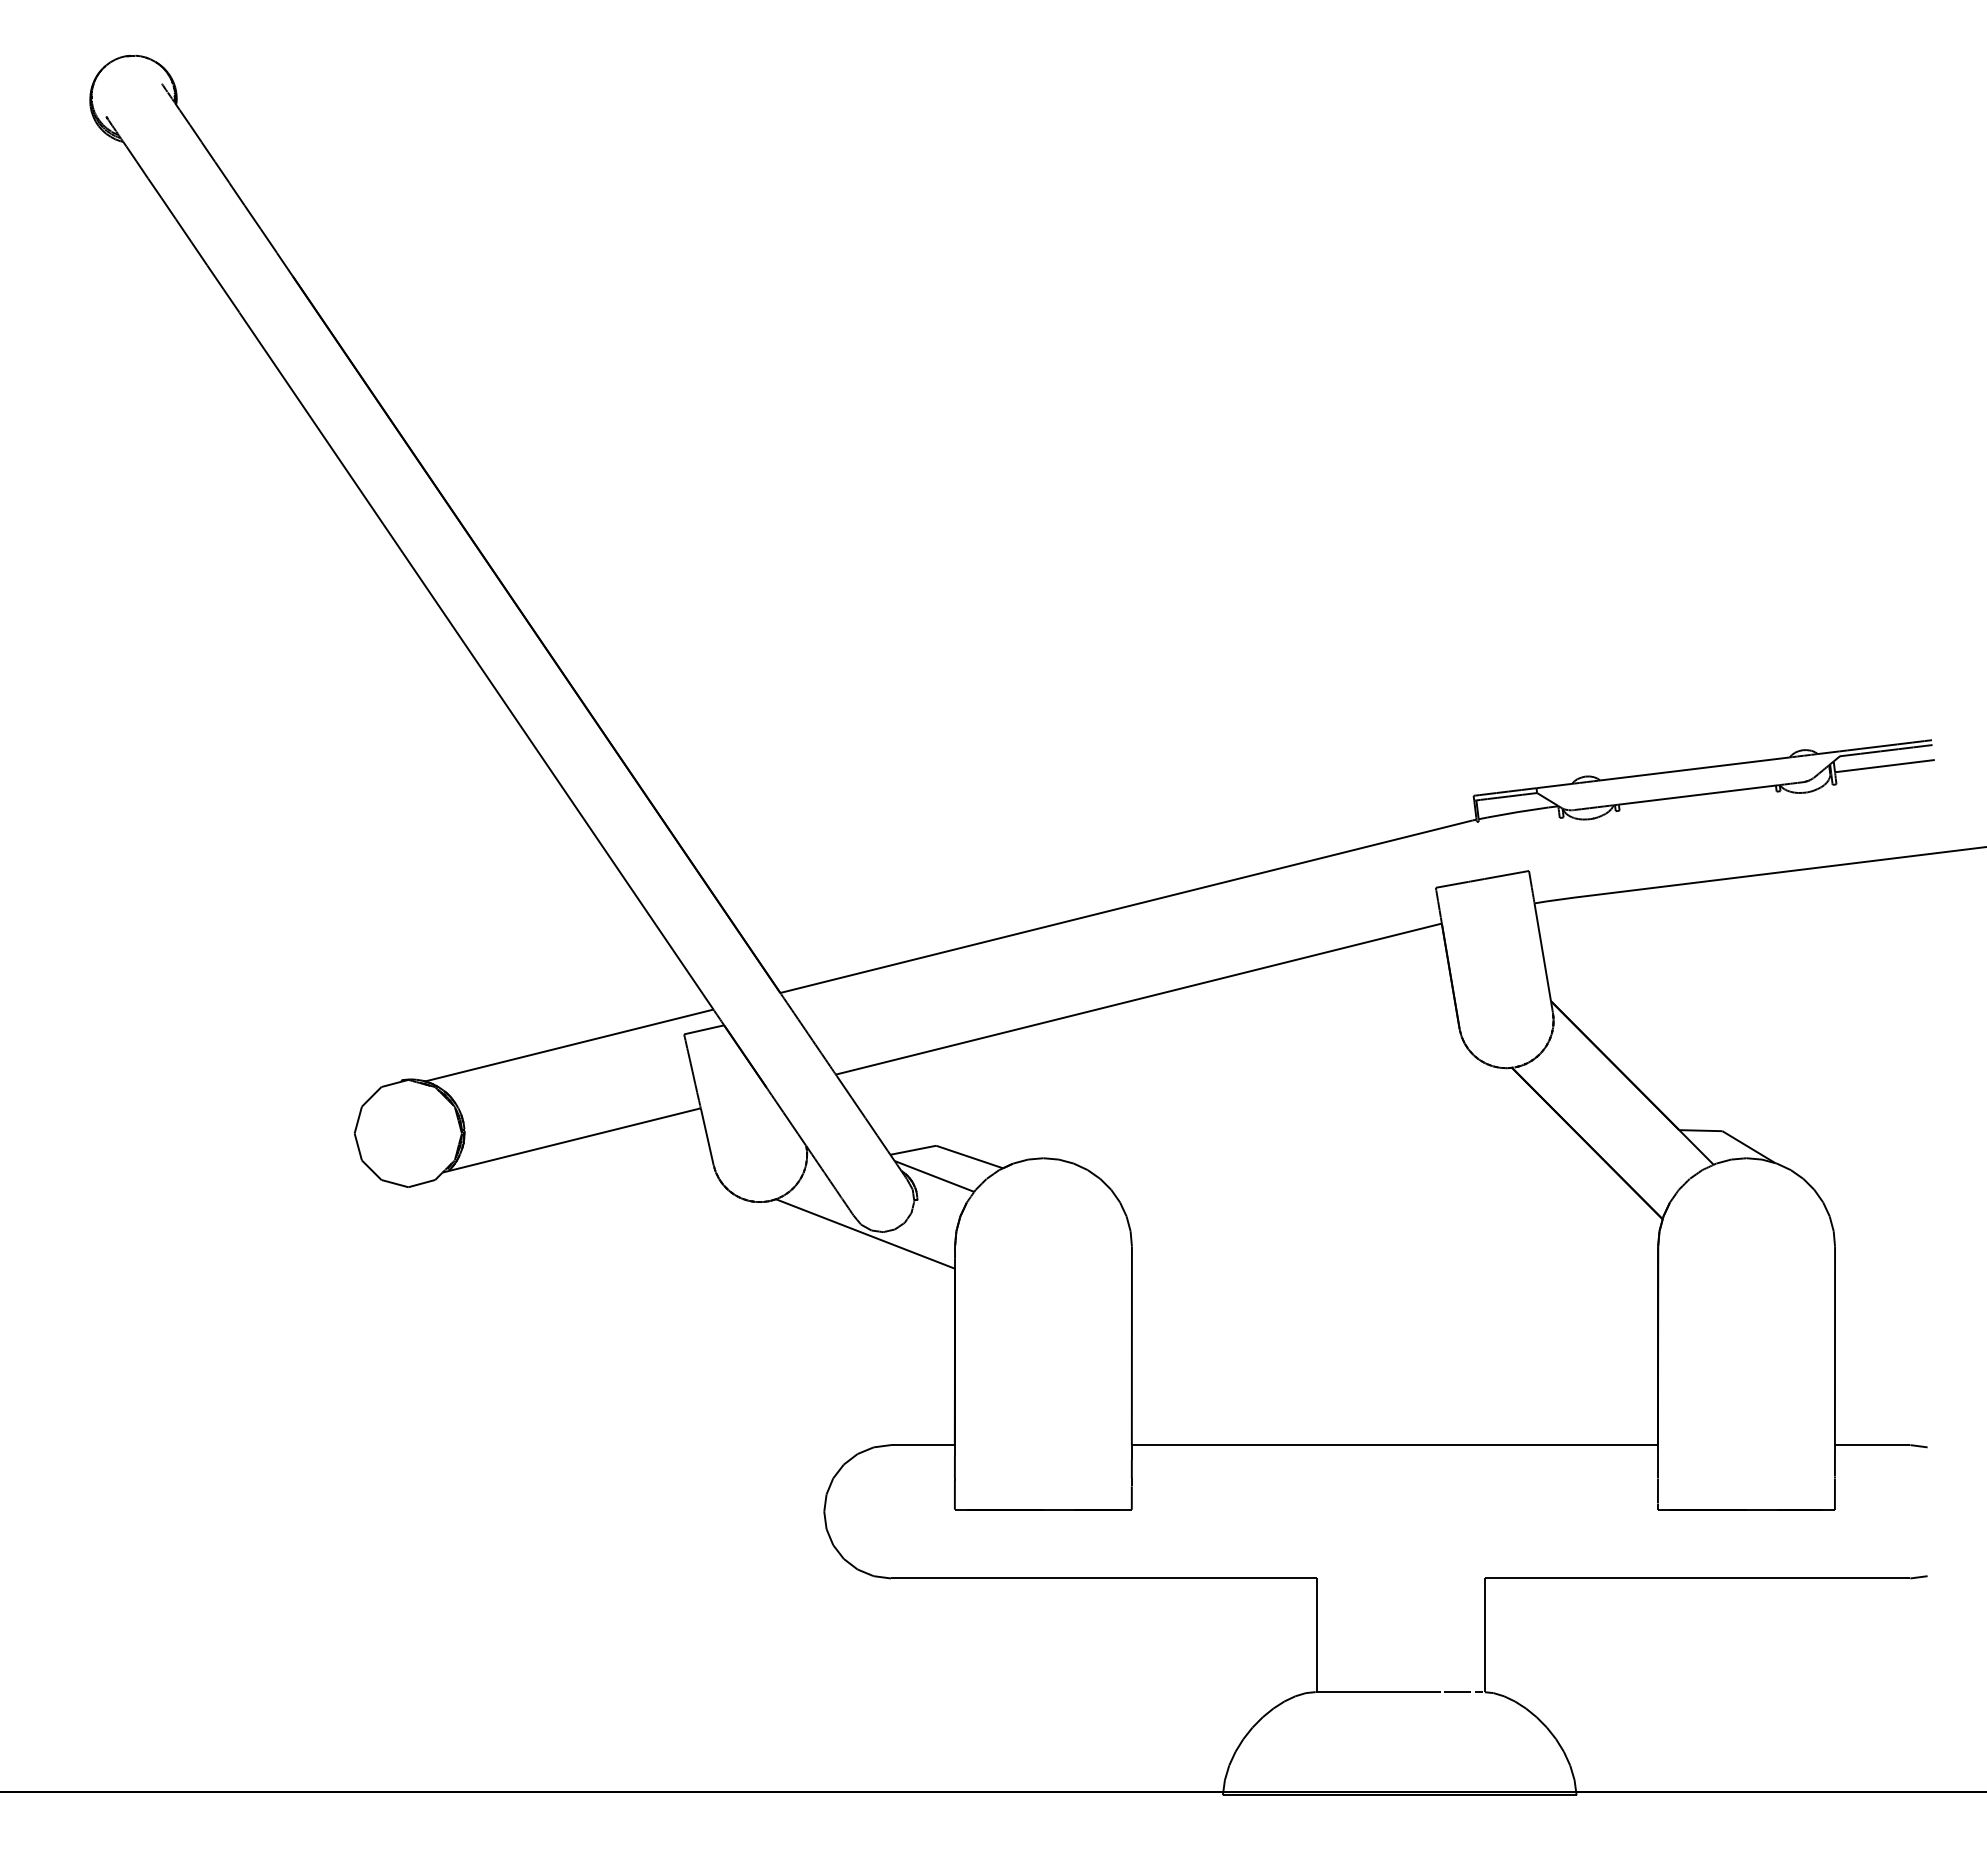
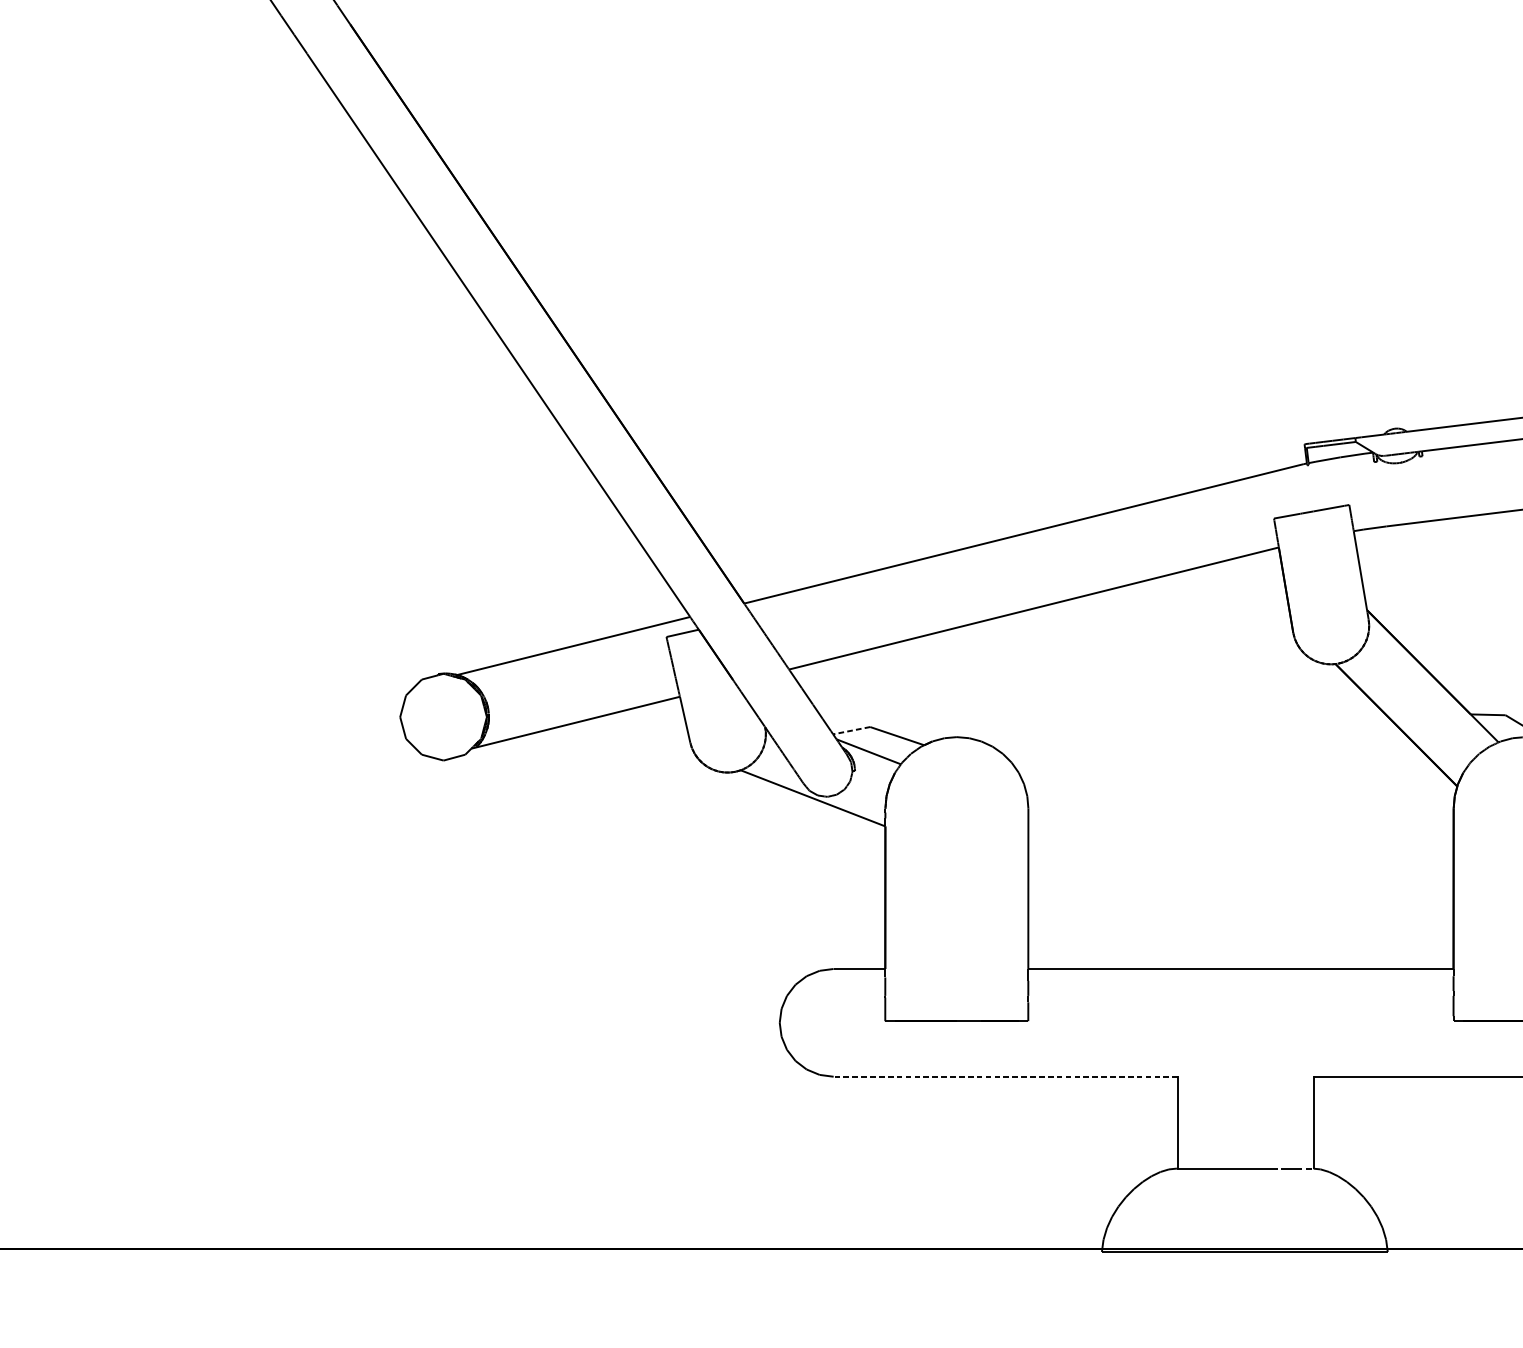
line: (912, 1150) -> (851, 730), solid -> dashed
line: (1103, 1578) -> (1005, 1076), solid -> dashed

